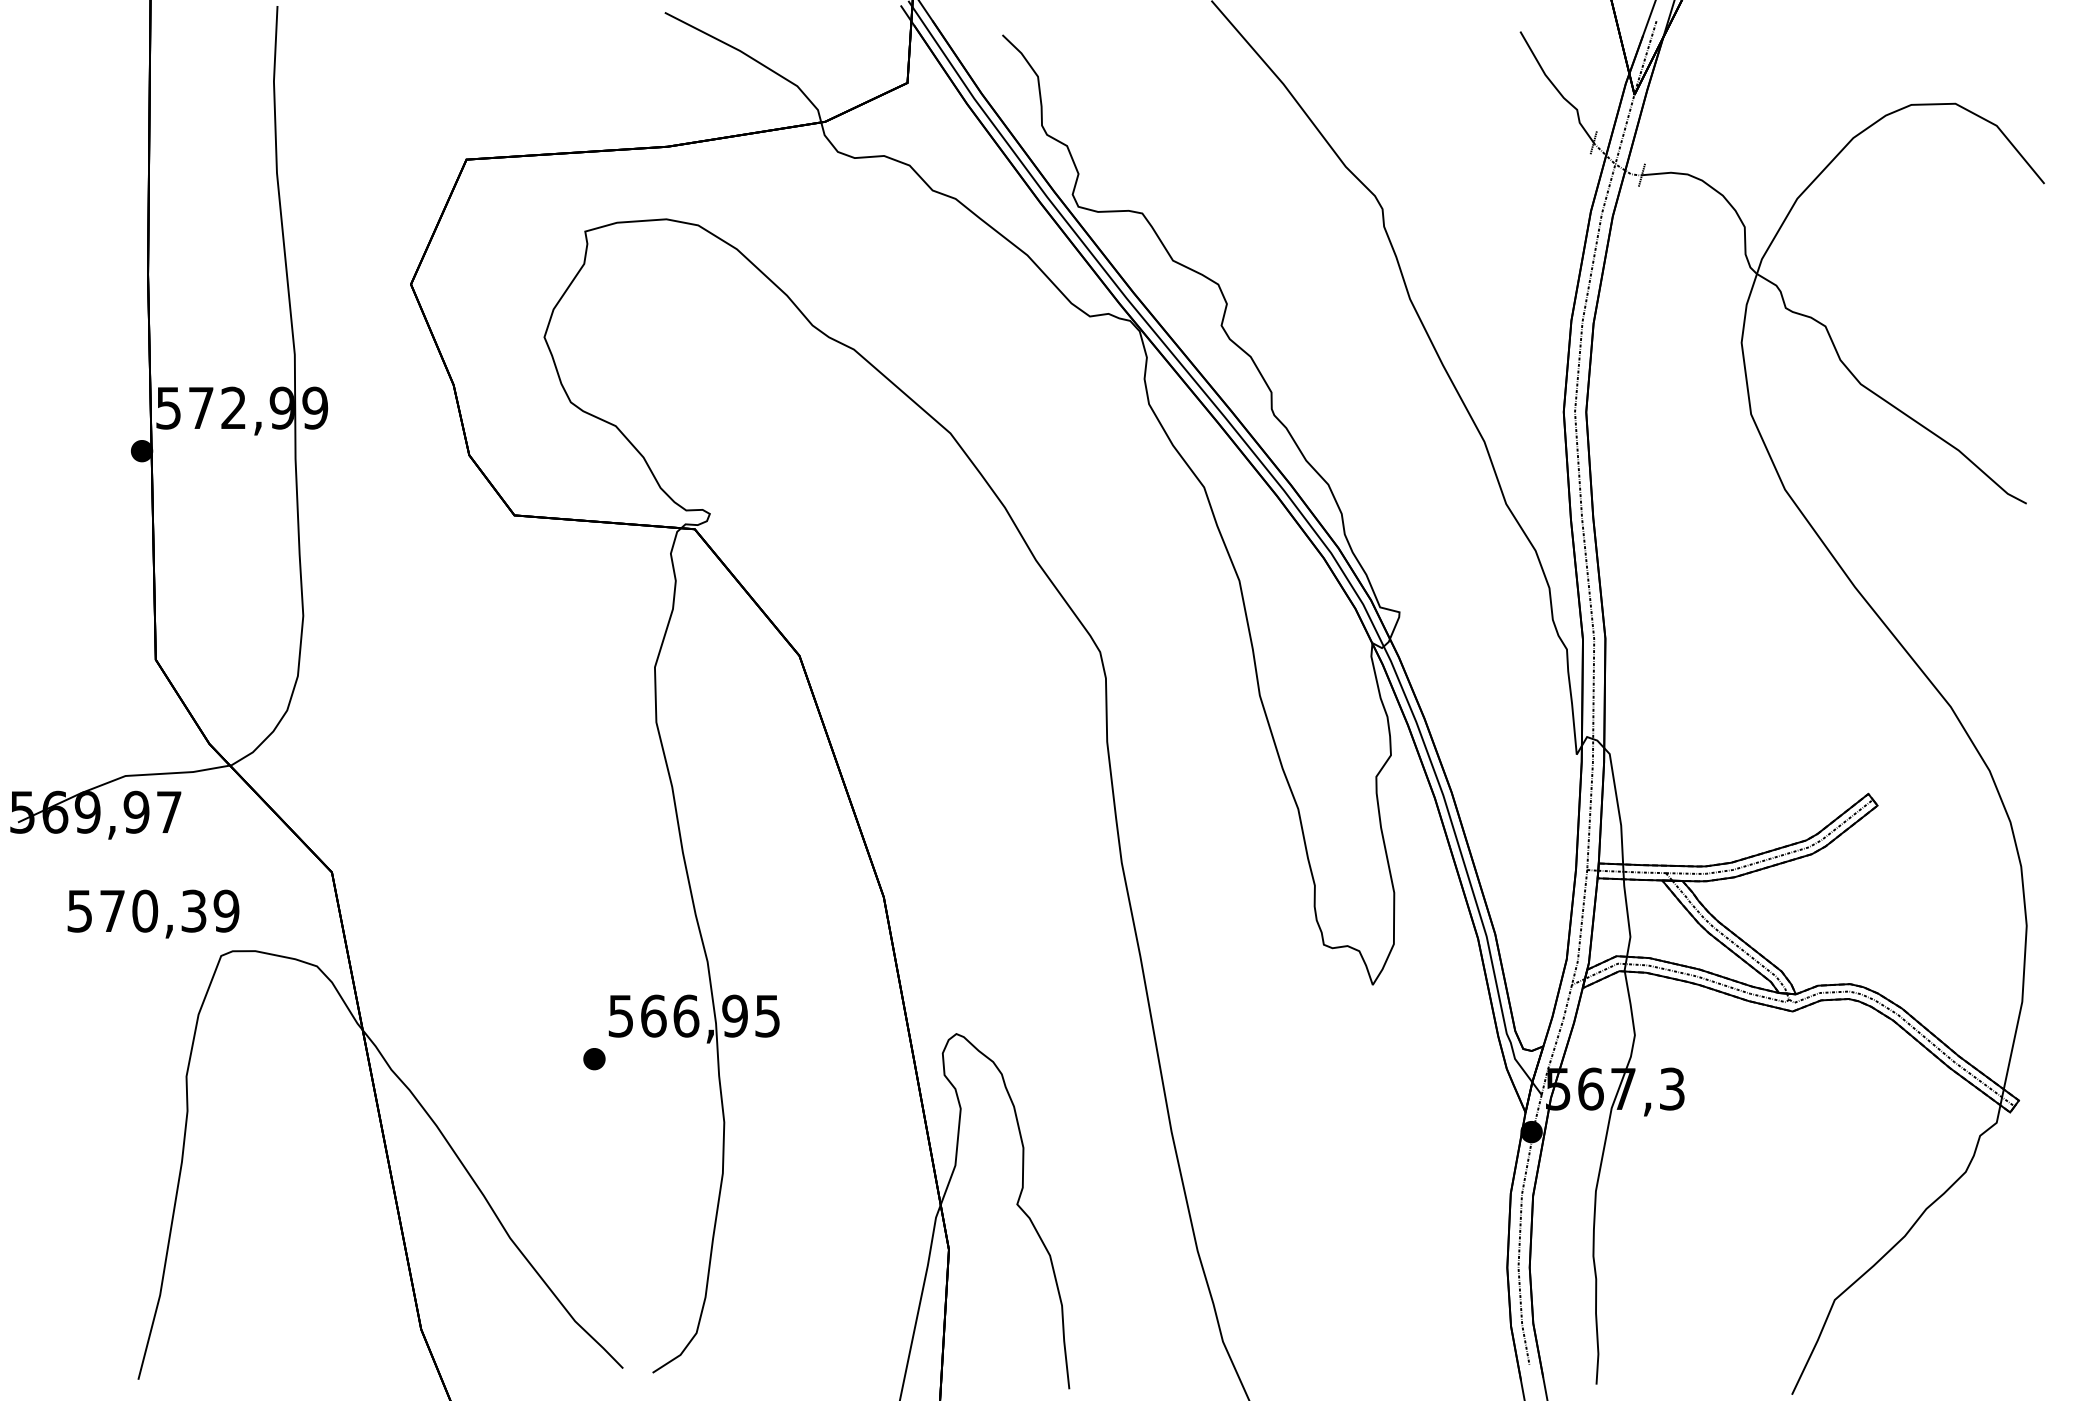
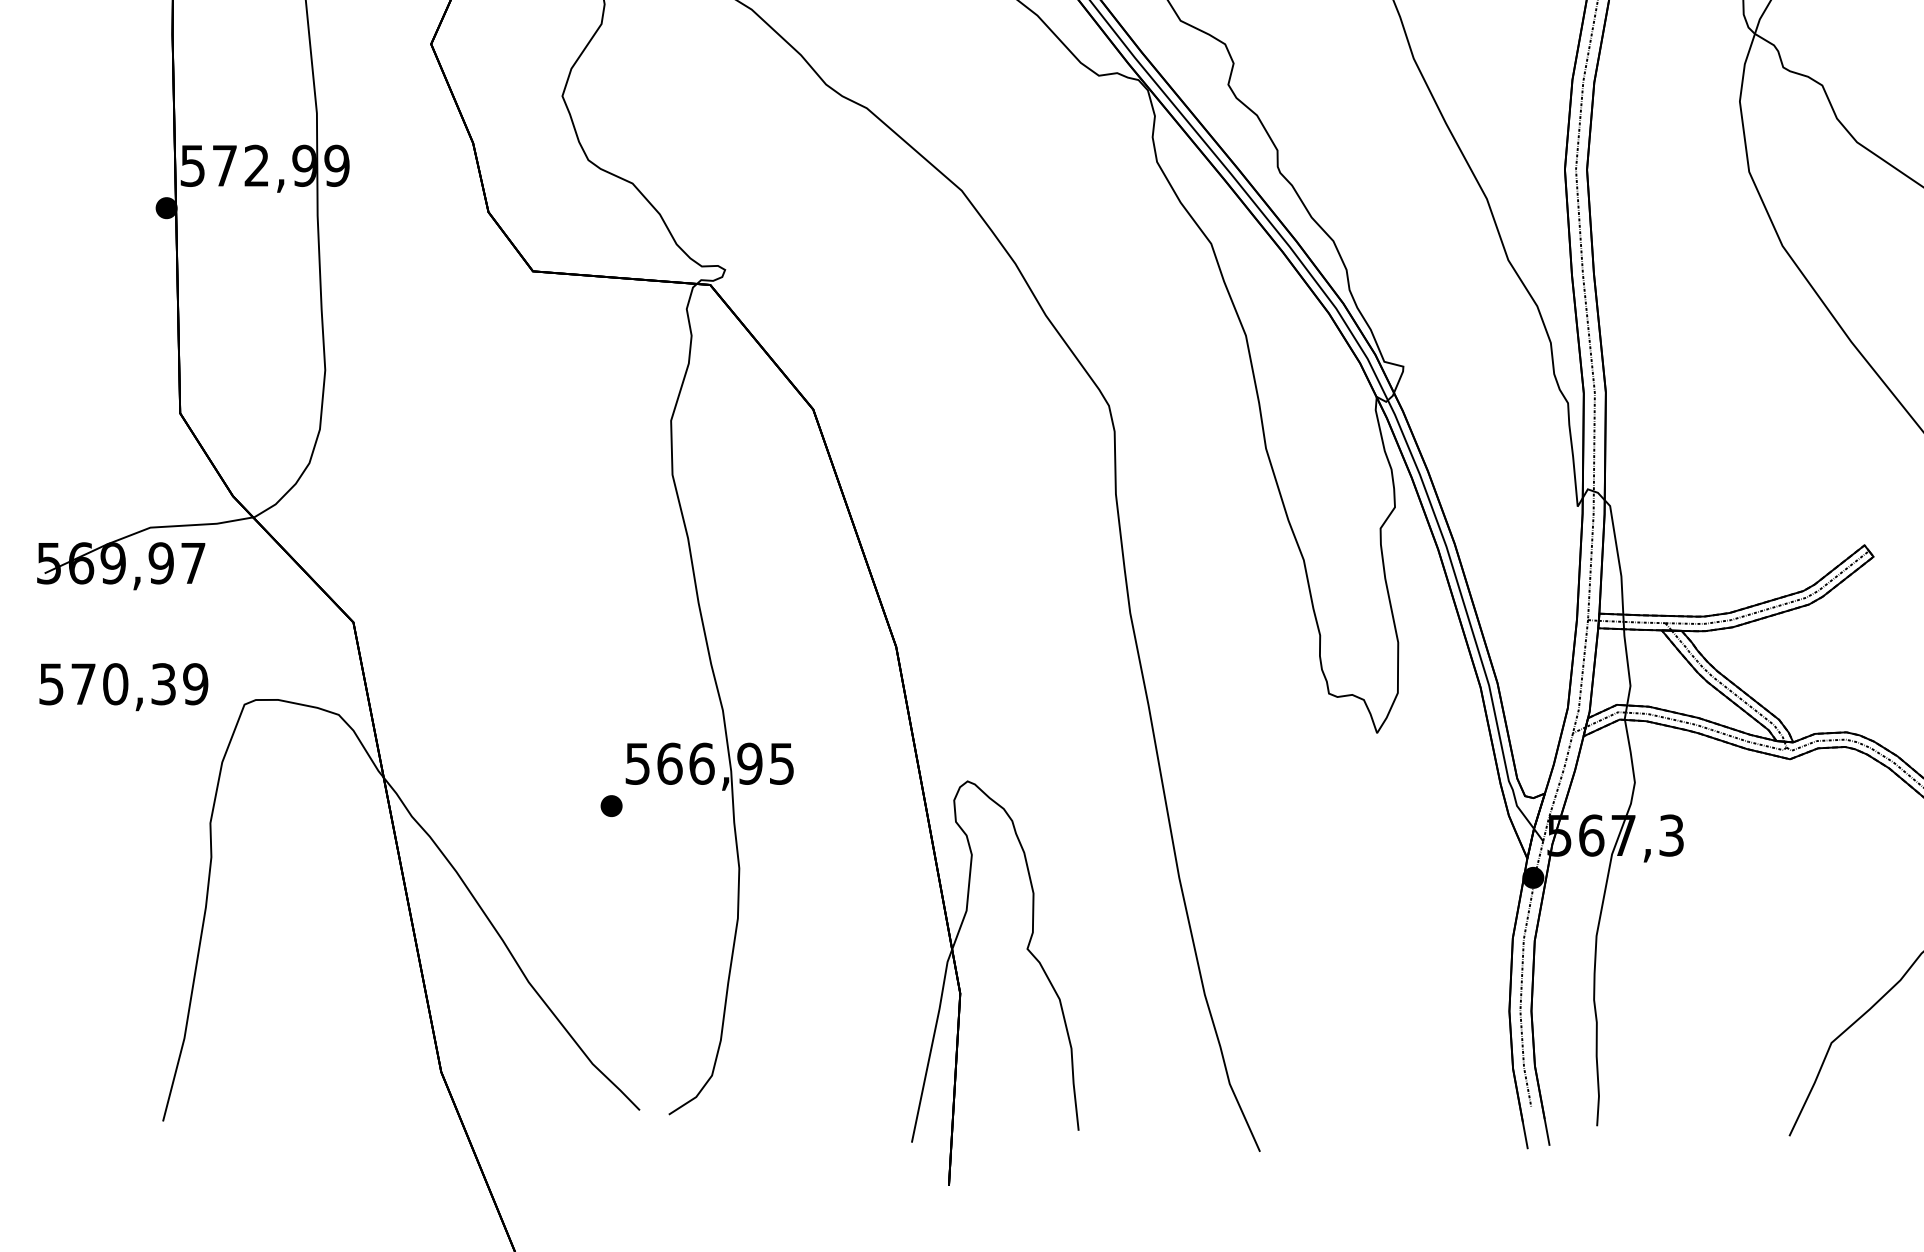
text: (153, 913) -> (123, 686), moved

